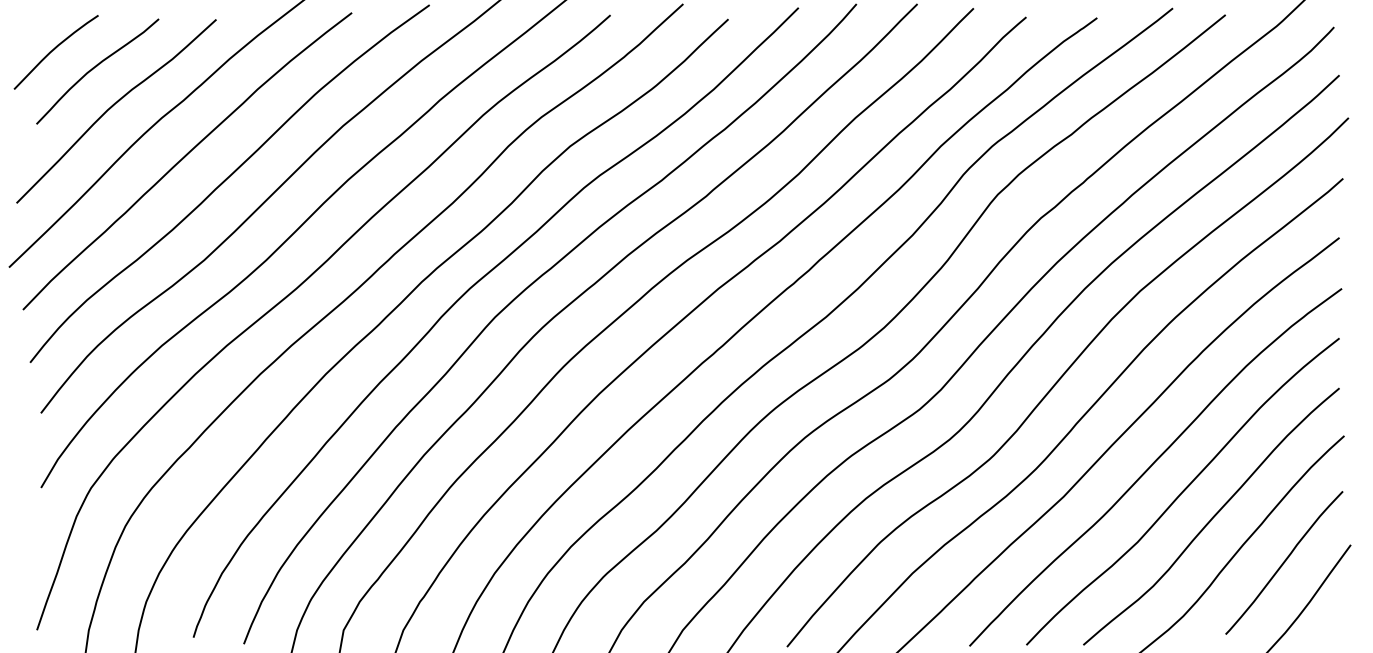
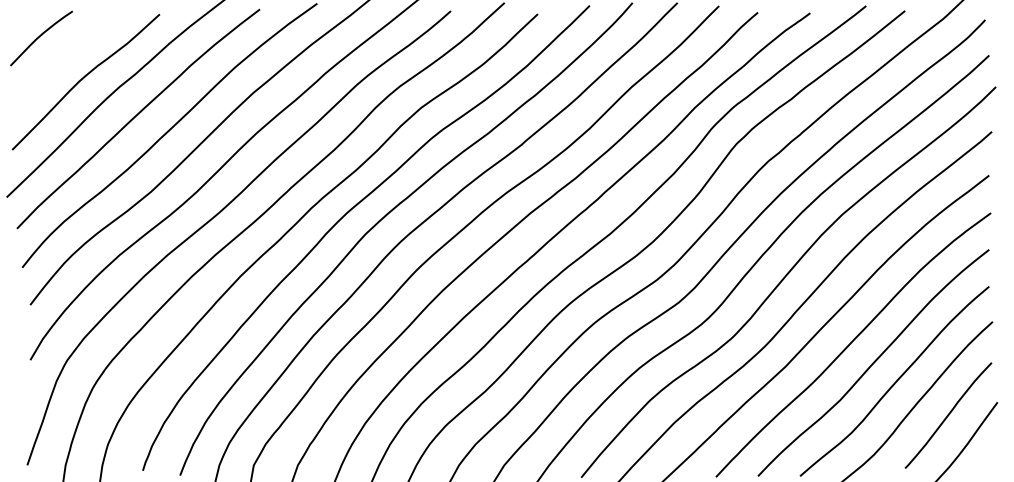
curve: (96, 67) -> (71, 49), removed

